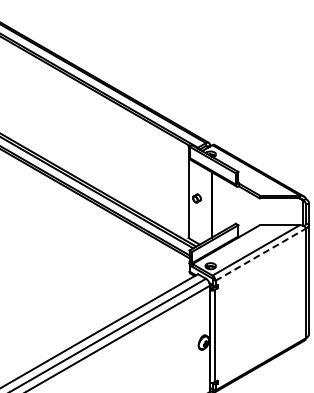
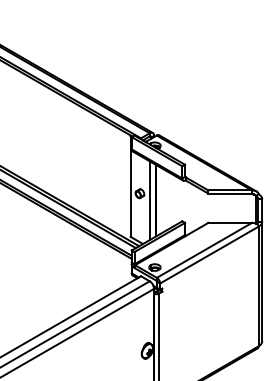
line: (206, 204) -> (150, 200), added
line: (261, 254) -> (210, 254), dashed -> solid

